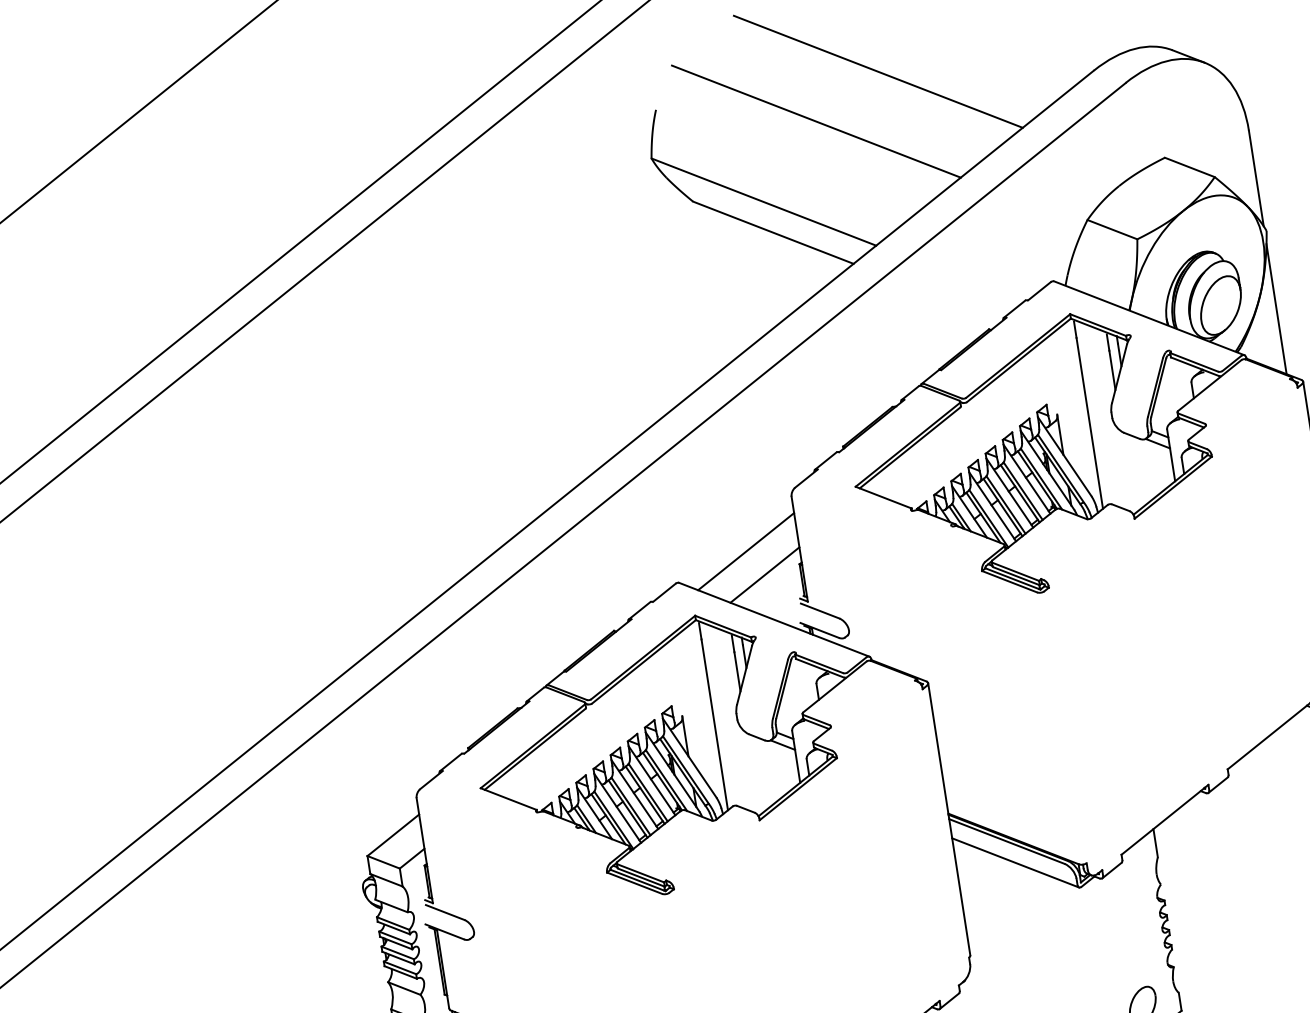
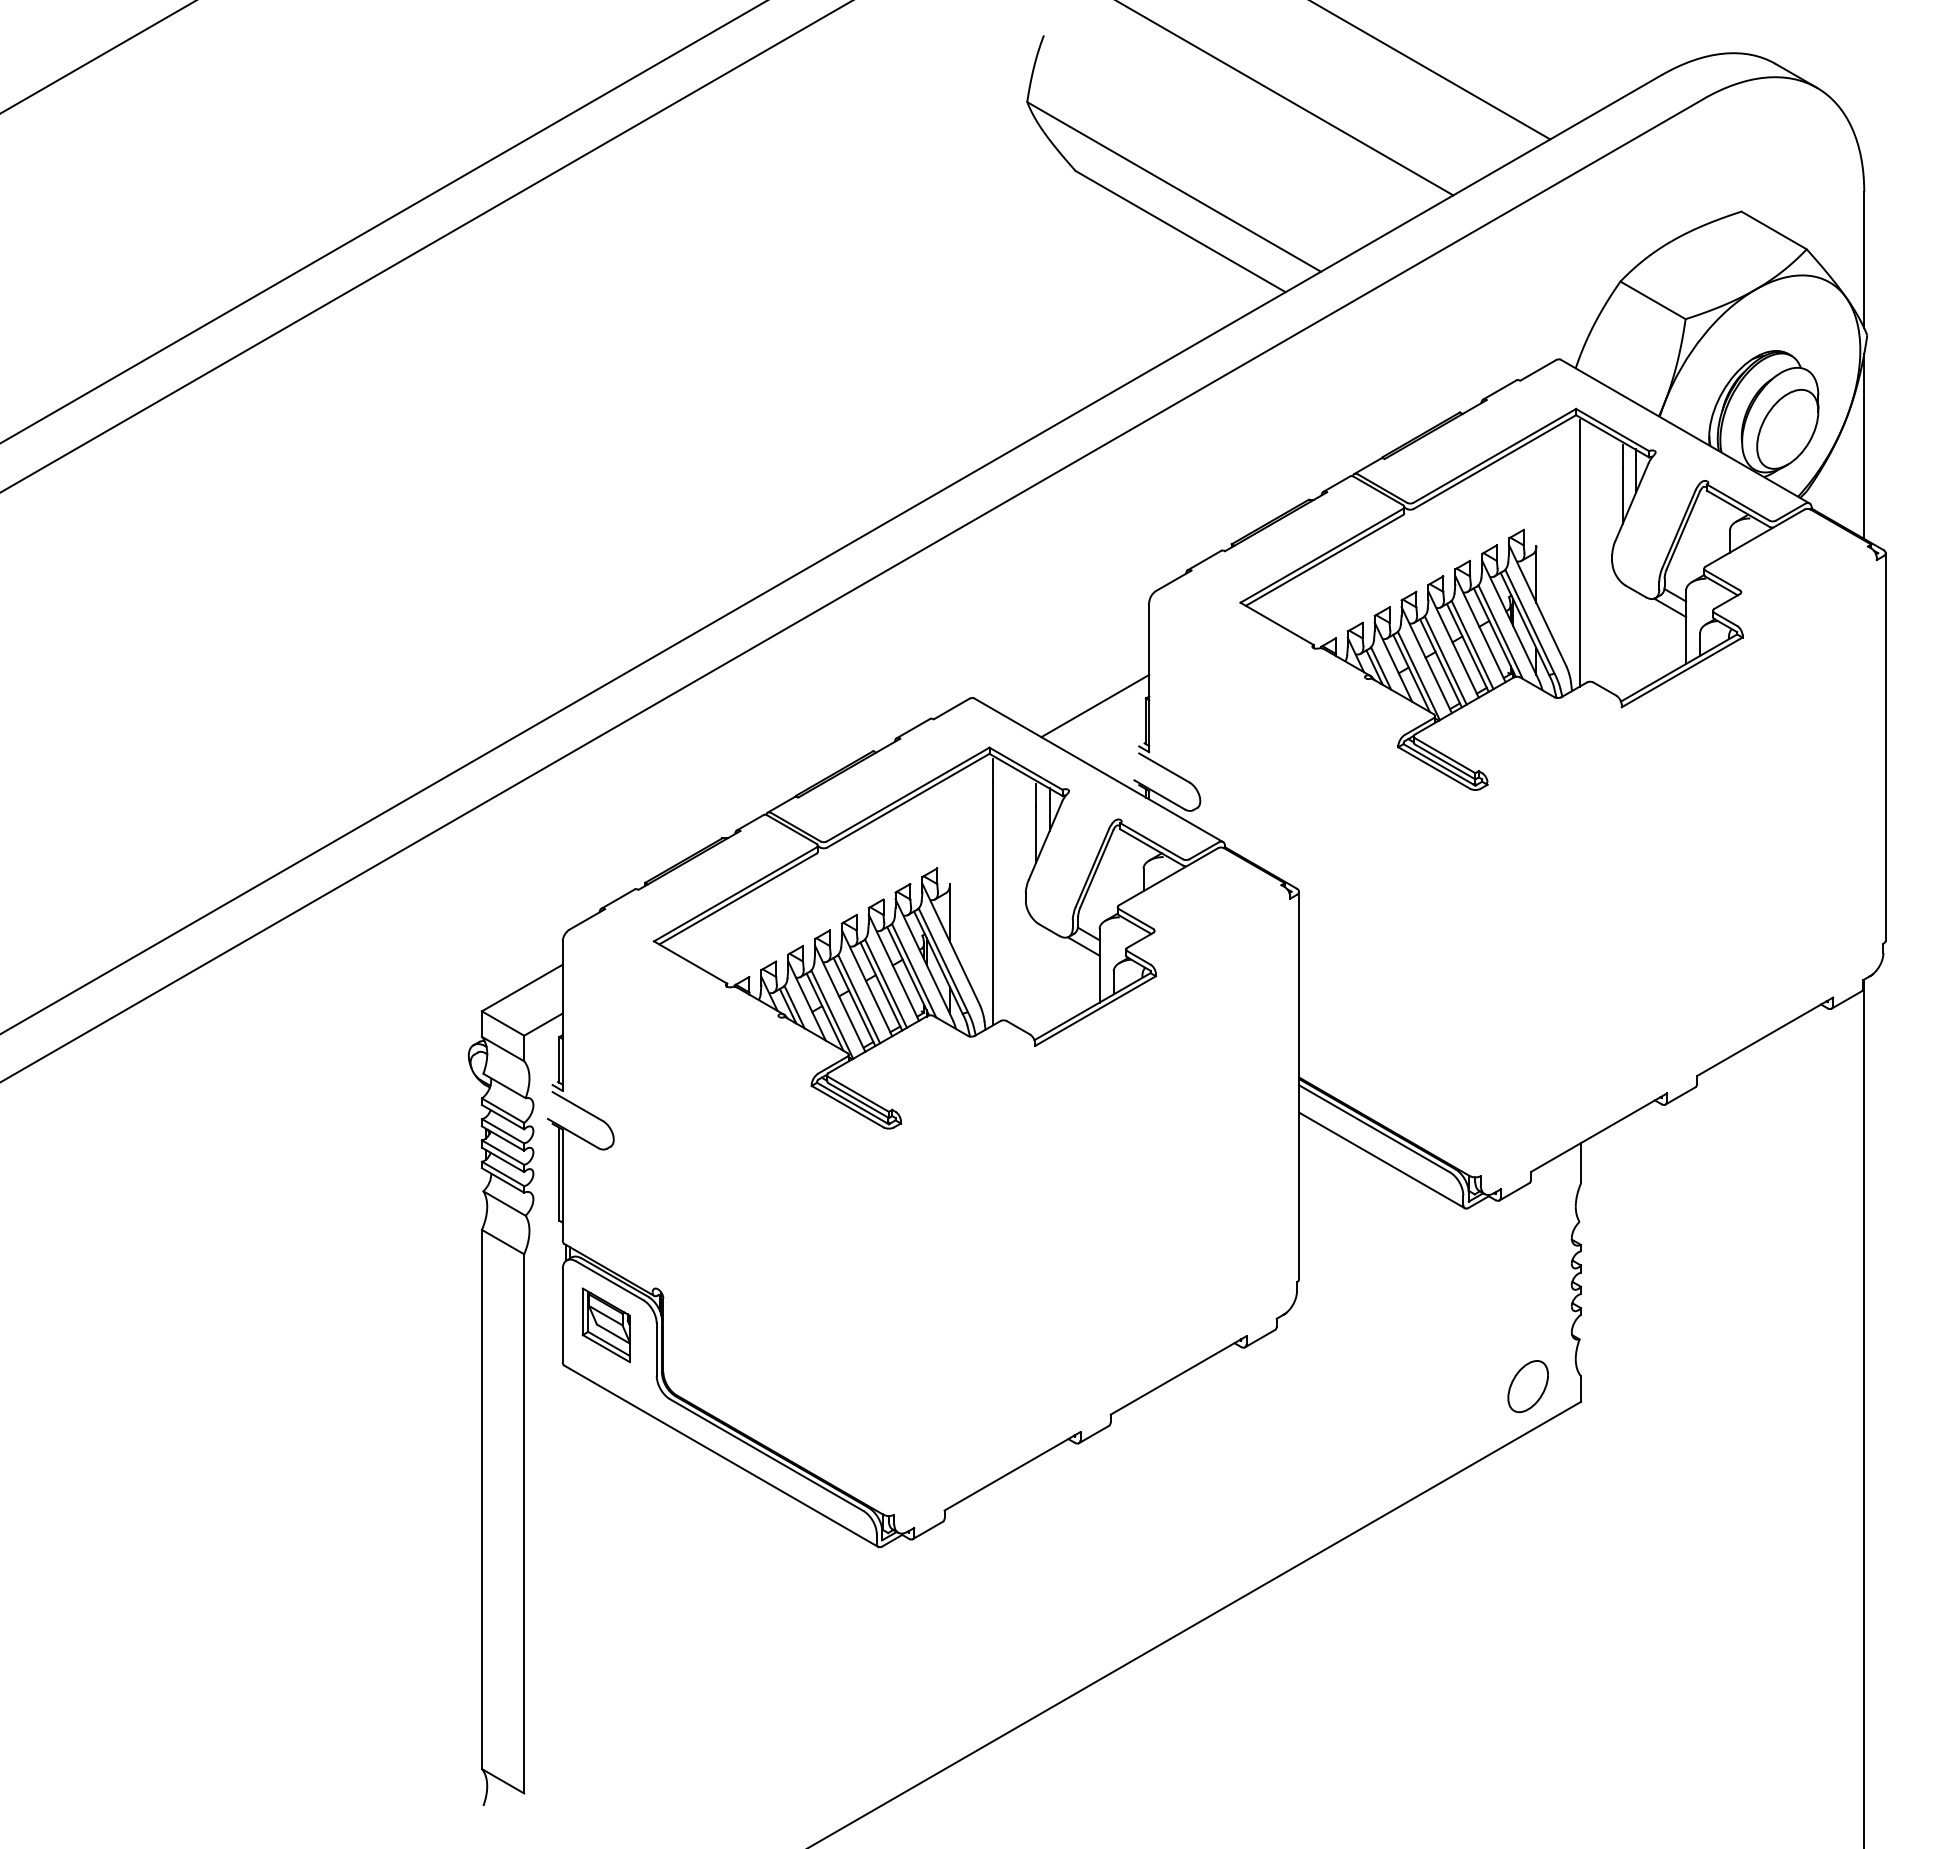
line: (746, 551) -> (1074, 669), removed

